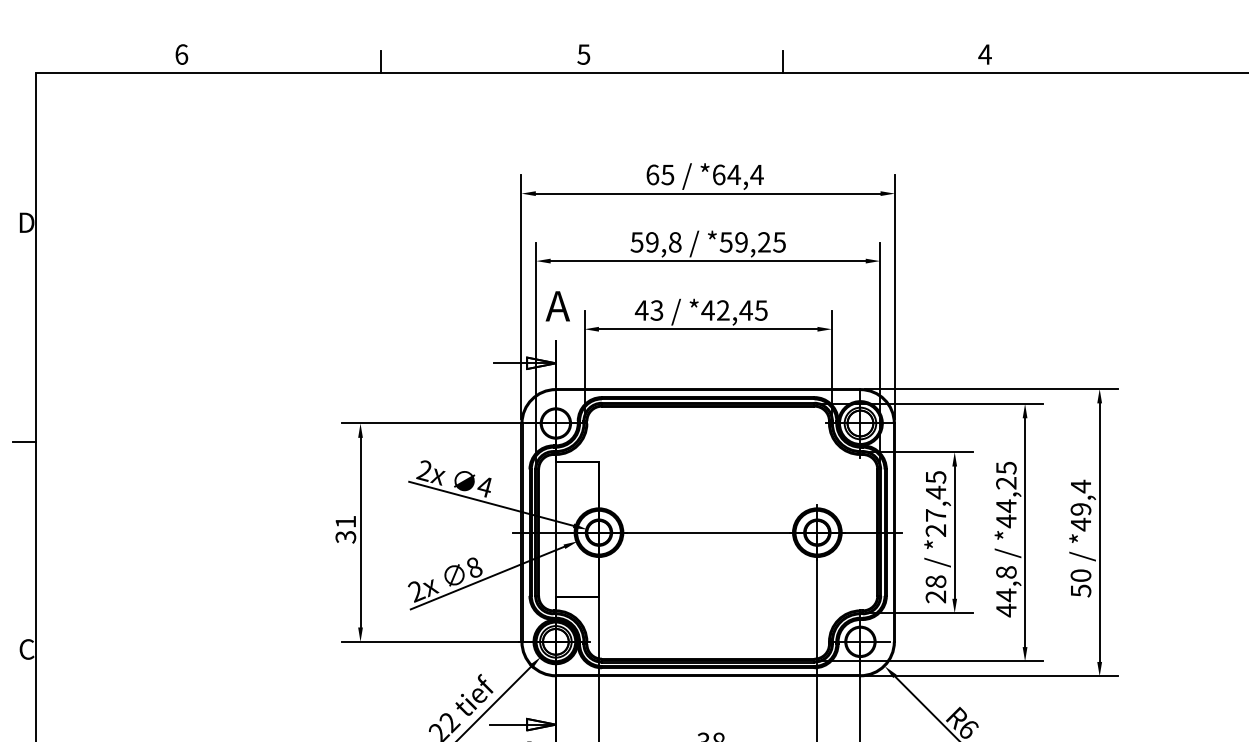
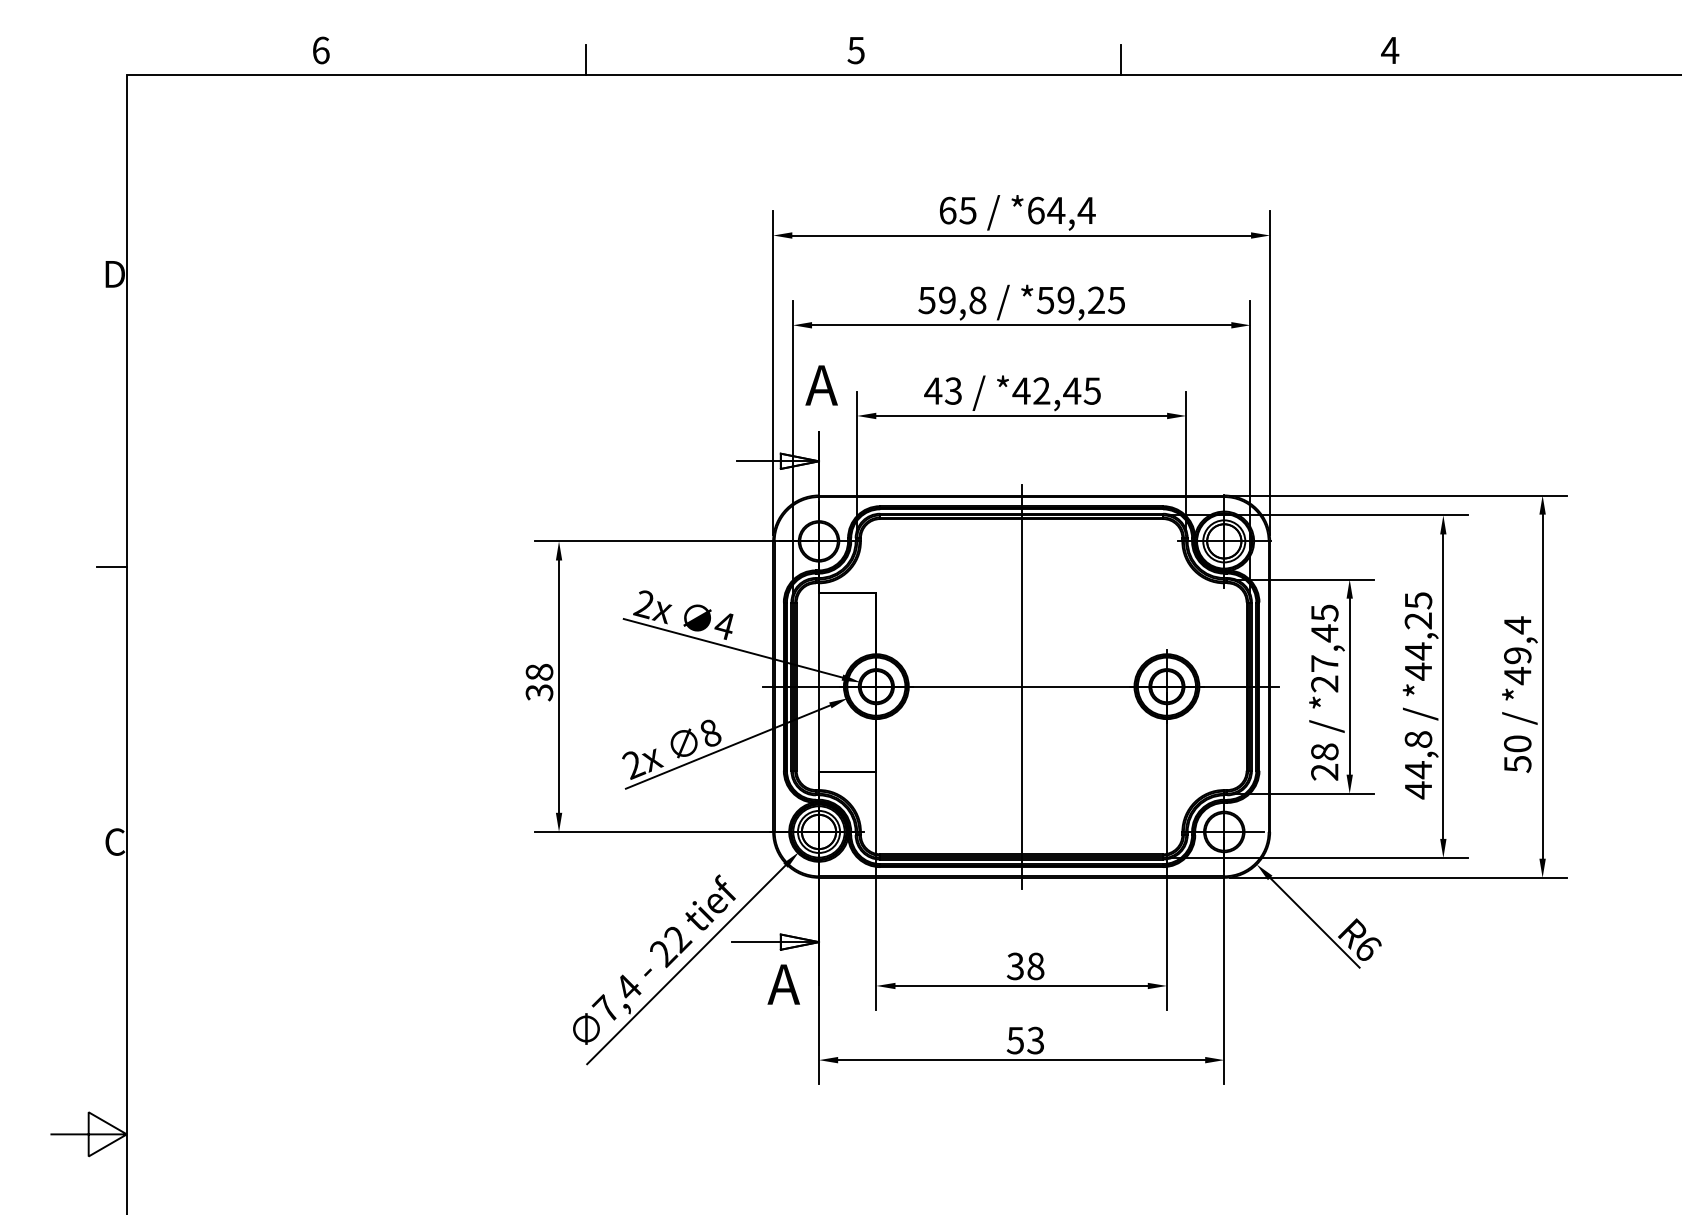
text: (345, 521) -> (539, 671), 31 -> 38
line: (708, 532) -> (1021, 686), added

